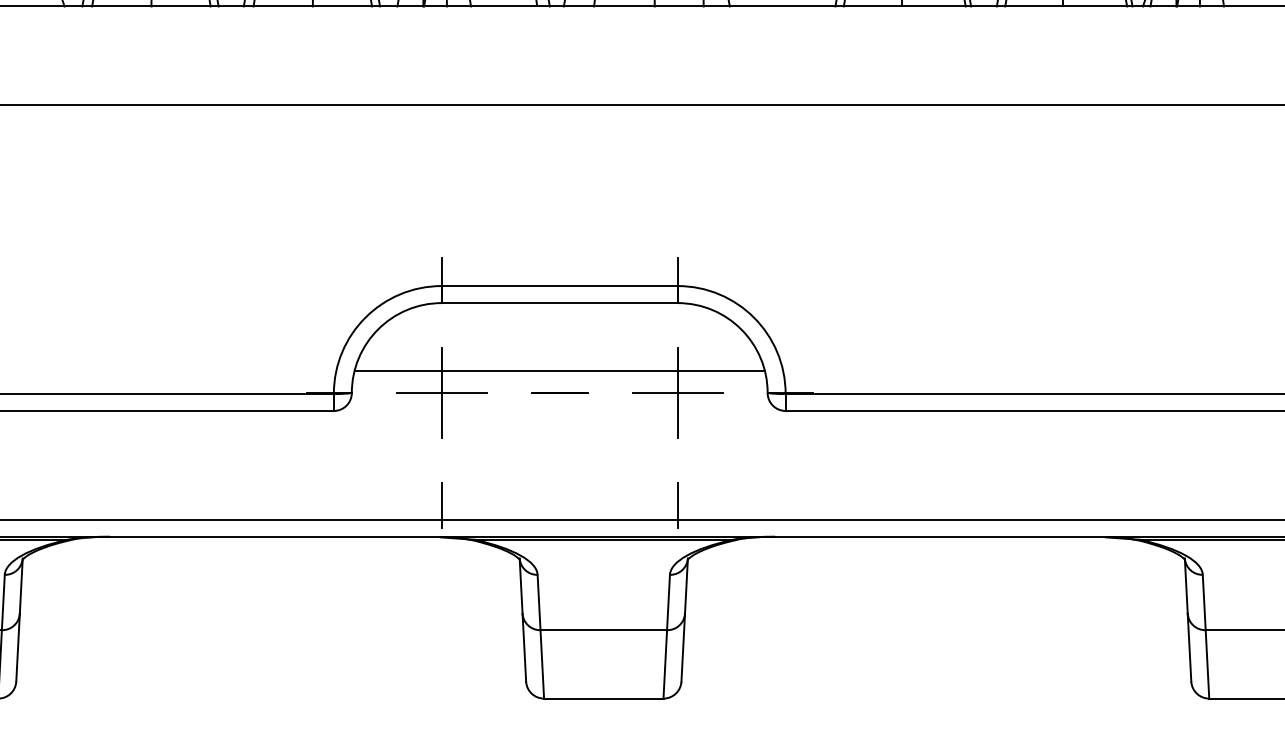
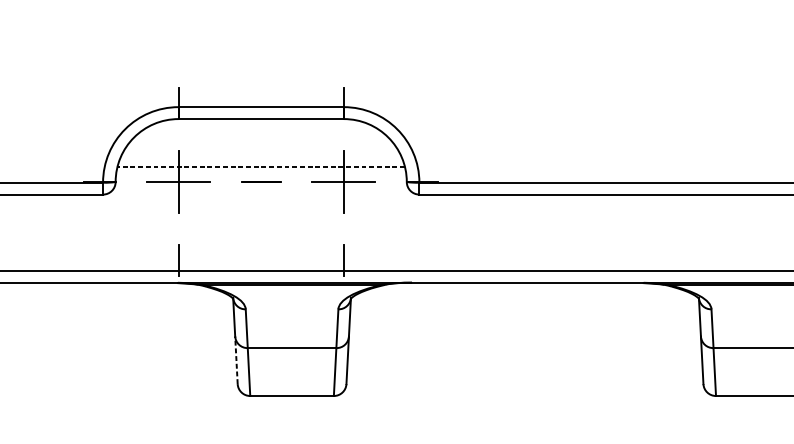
line: (559, 371) -> (261, 166), solid -> dashed
line: (524, 647) -> (236, 360), solid -> dashed

